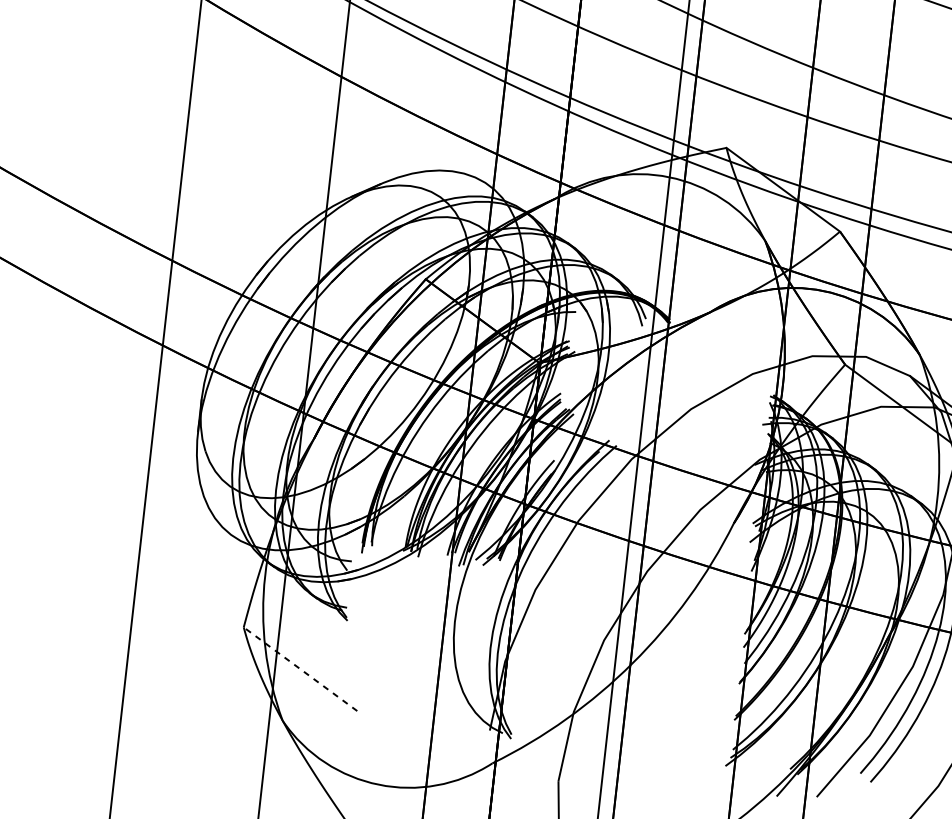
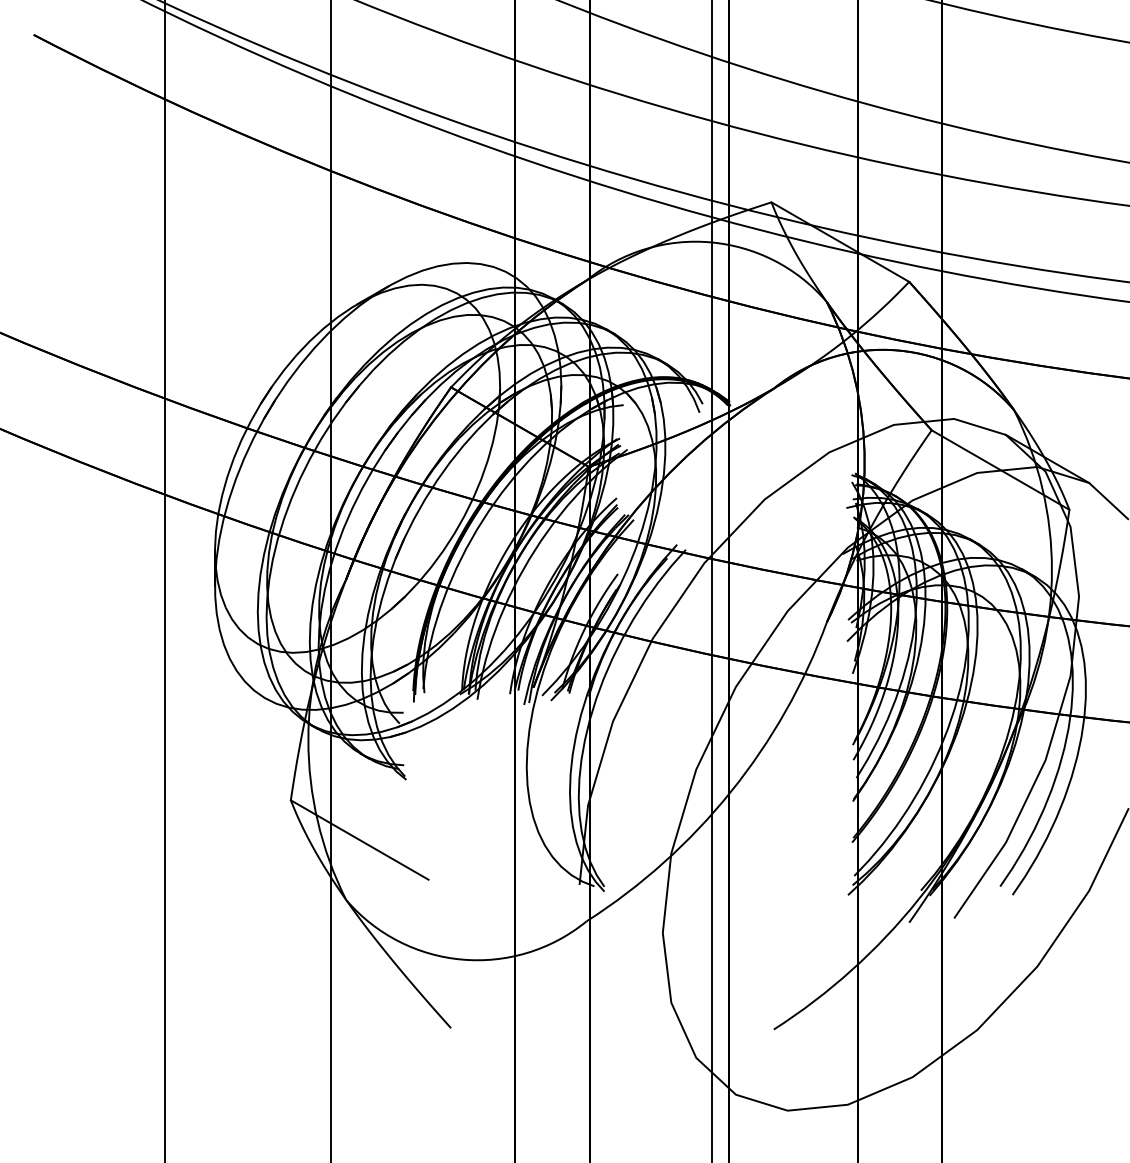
line: (300, 669) -> (359, 840), dashed -> solid

